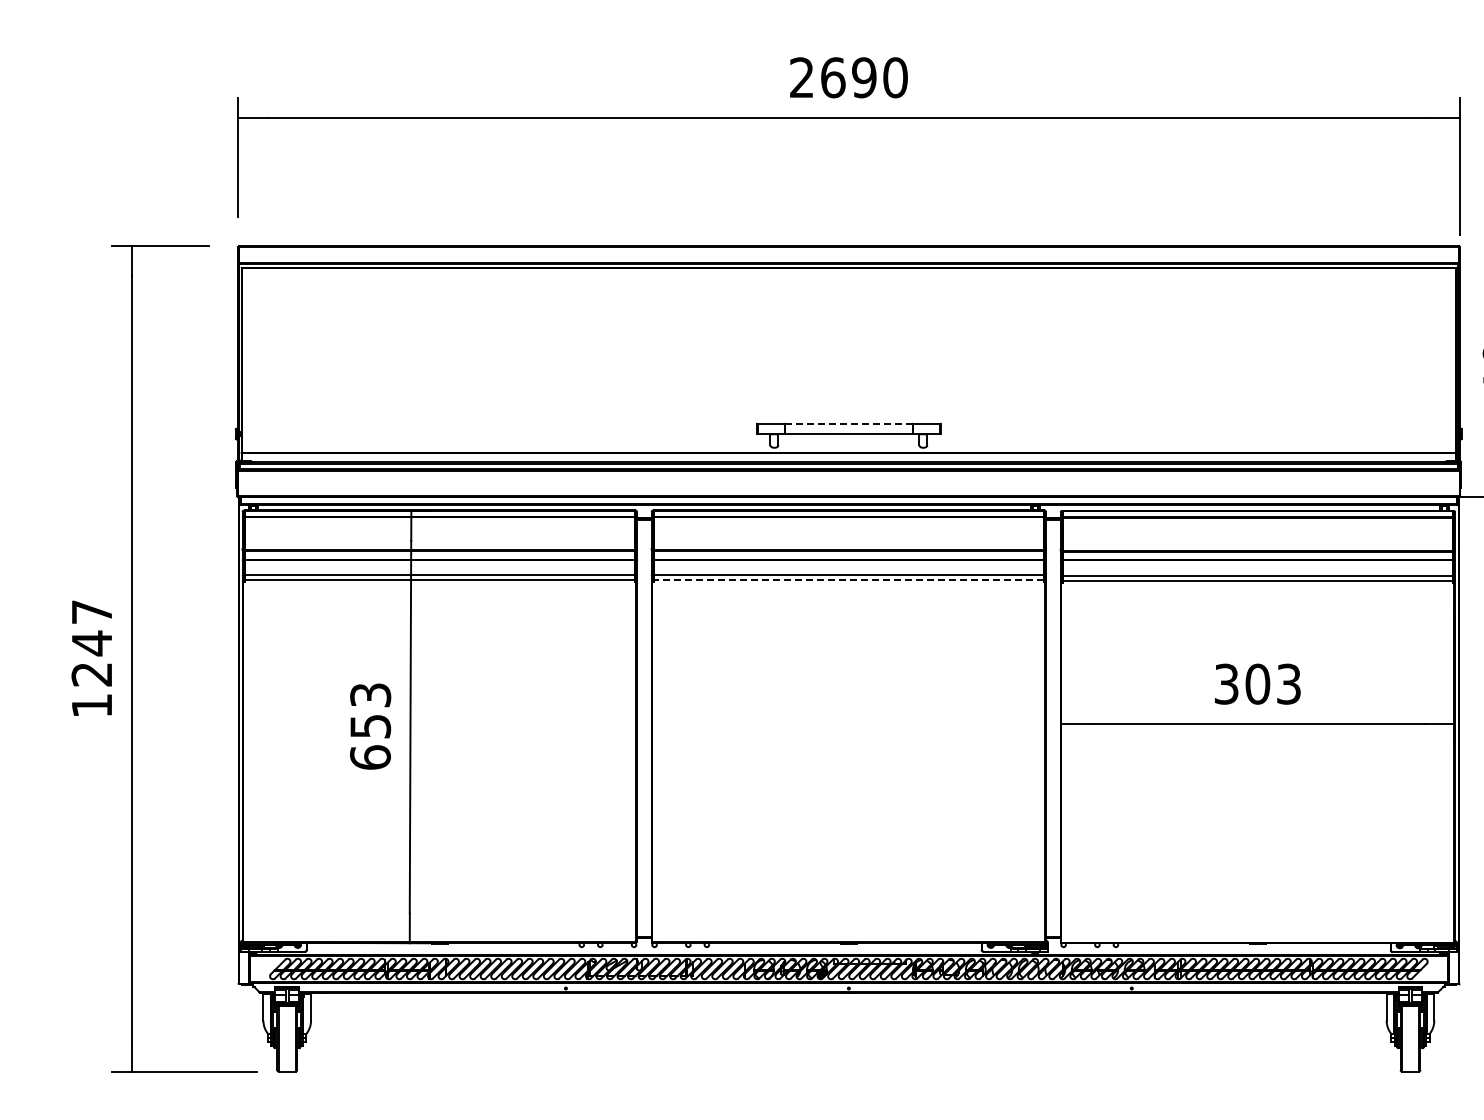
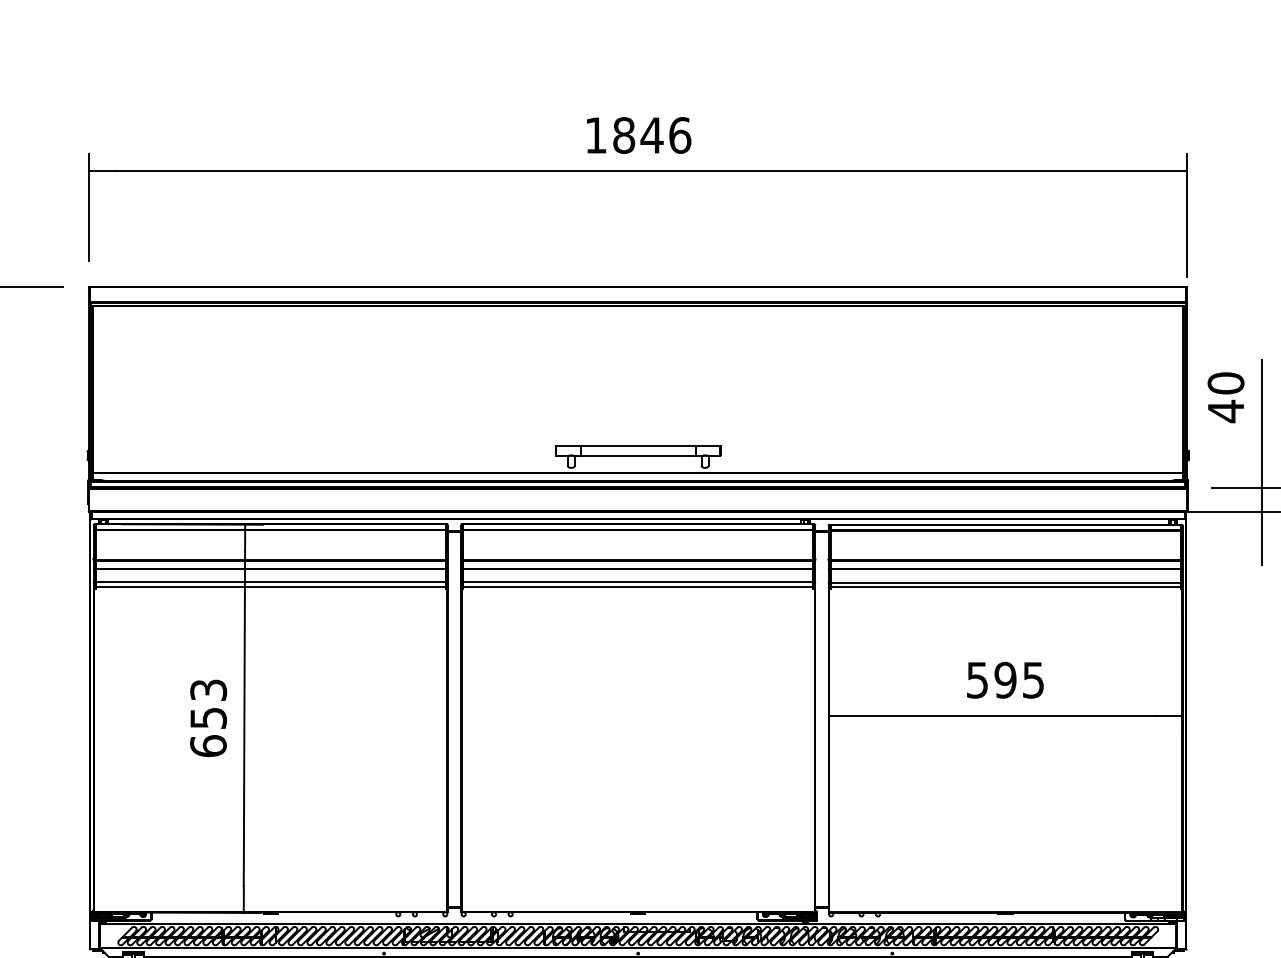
text: (849, 77) -> (638, 135), 2690 -> 1846
line: (848, 423) -> (637, 446), dashed -> solid
line: (848, 580) -> (637, 587), dashed -> solid
text: (1257, 683) -> (1005, 679), 303 -> 595

